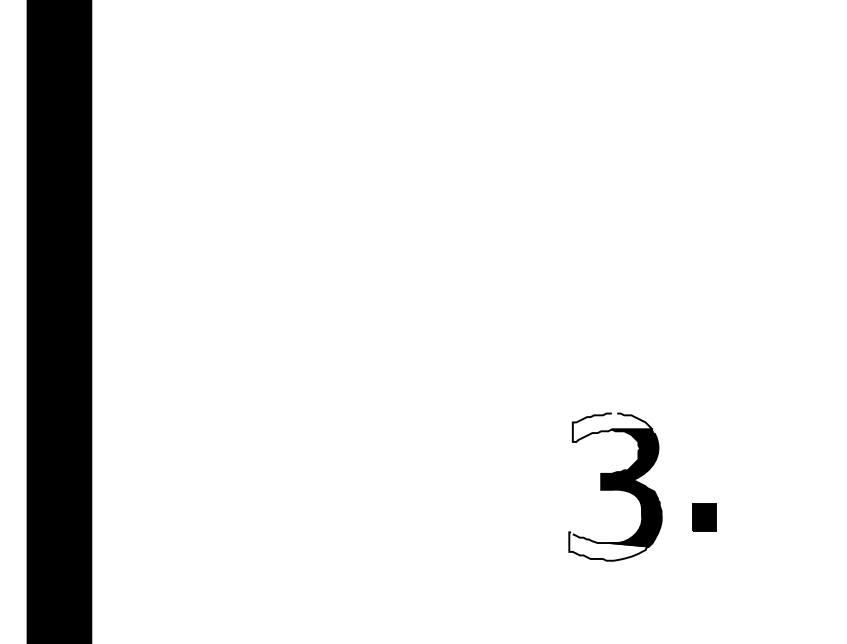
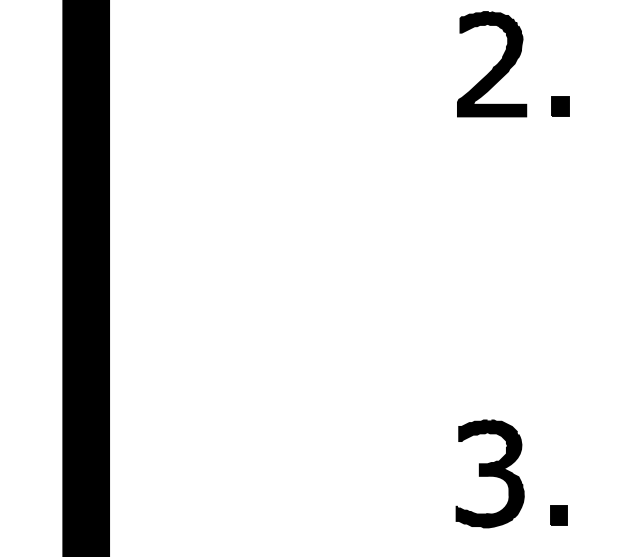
fill: (613, 427) -> (488, 430), added
part: (703, 518) -> (558, 515), moved
fill: (609, 545) -> (485, 516), added

